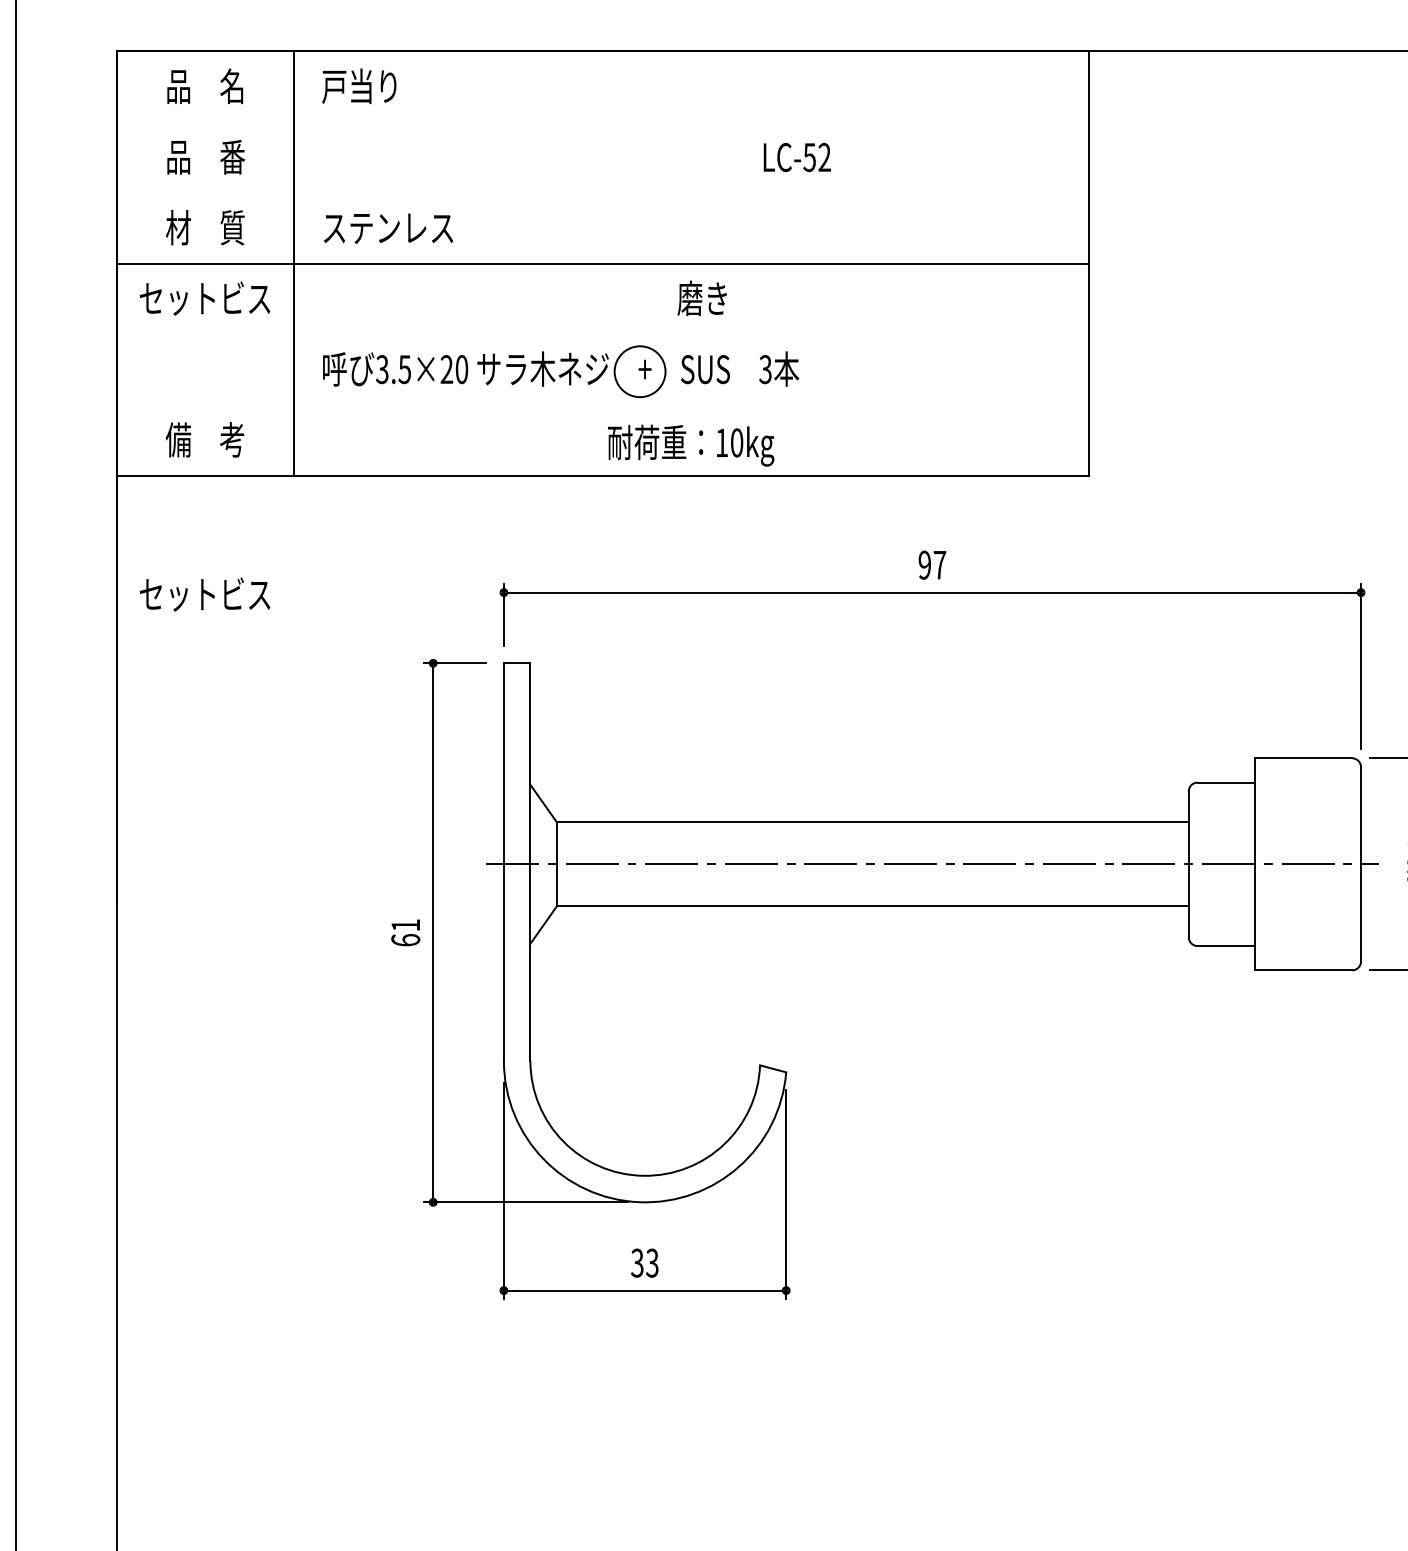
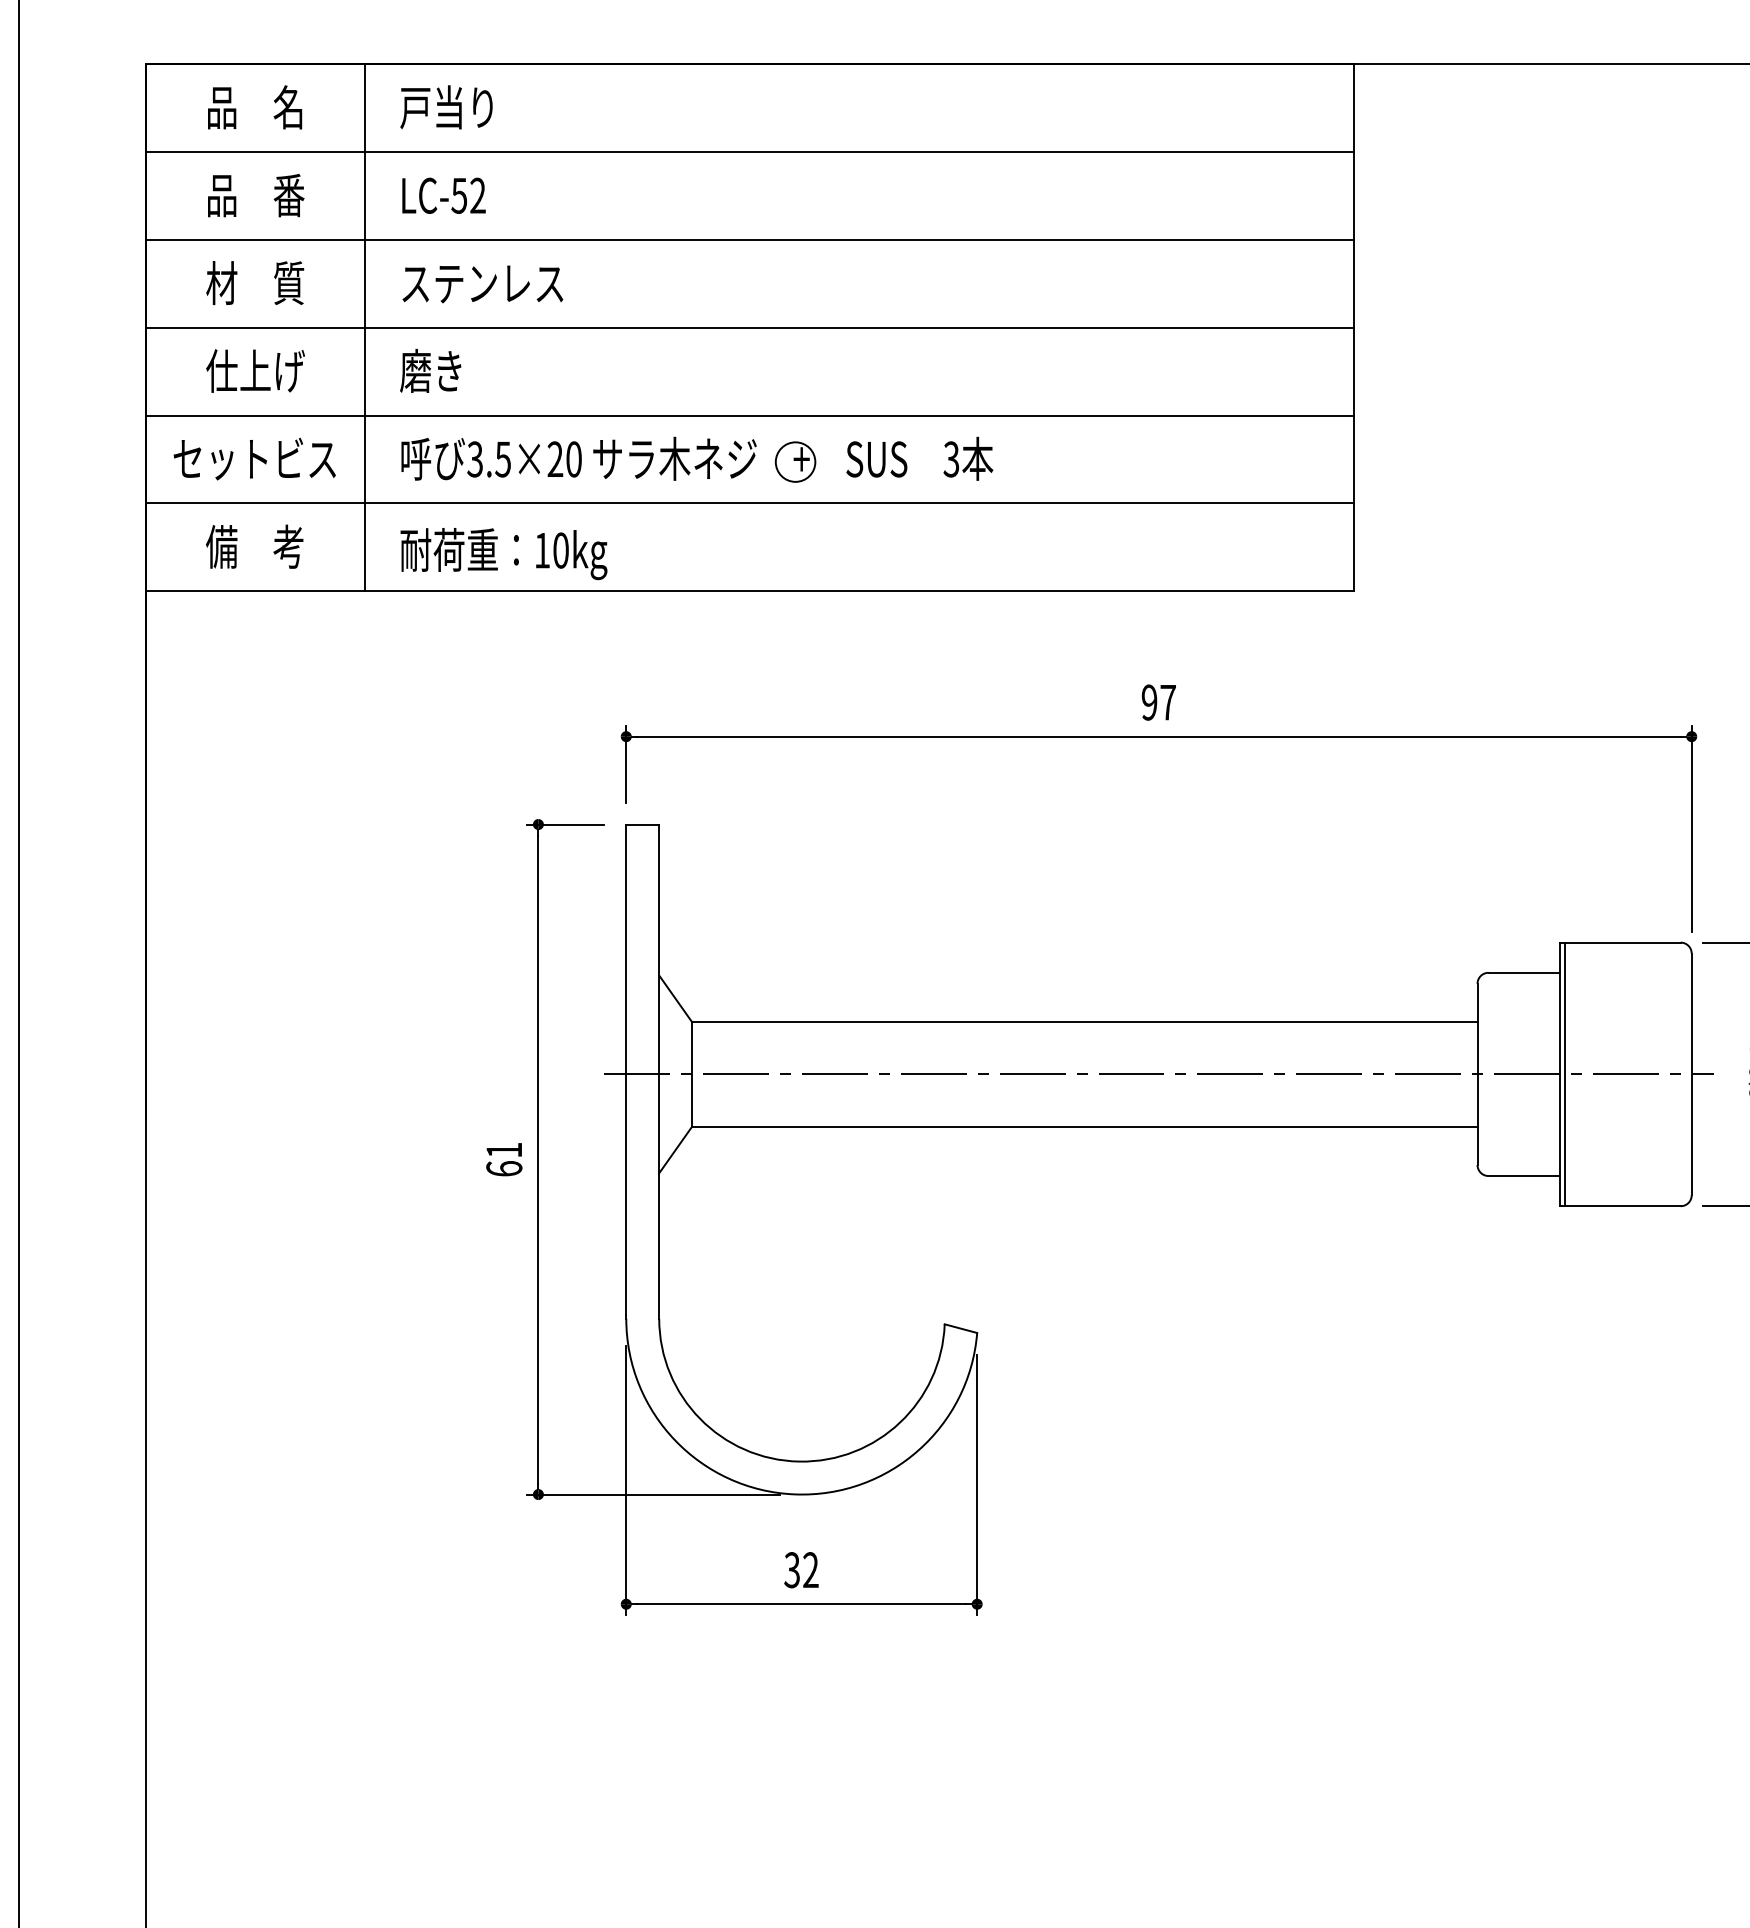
line: (603, 121) -> (749, 151), added
text: (796, 157) -> (443, 195), moved
line: (603, 192) -> (749, 239), added
text: (204, 298) -> (254, 370), セットビス -> 仕上げ
text: (701, 298) -> (430, 370), moved
line: (603, 334) -> (749, 415), added
circle: (640, 371) -> (795, 461), size x0.62
line: (603, 405) -> (749, 503), added
text: (690, 446) -> (503, 554), moved
text: (204, 594) -> (254, 458), moved
line: (1259, 864) -> (1565, 1074), added
text: (652, 1263) -> (810, 1570), 33 -> 32

